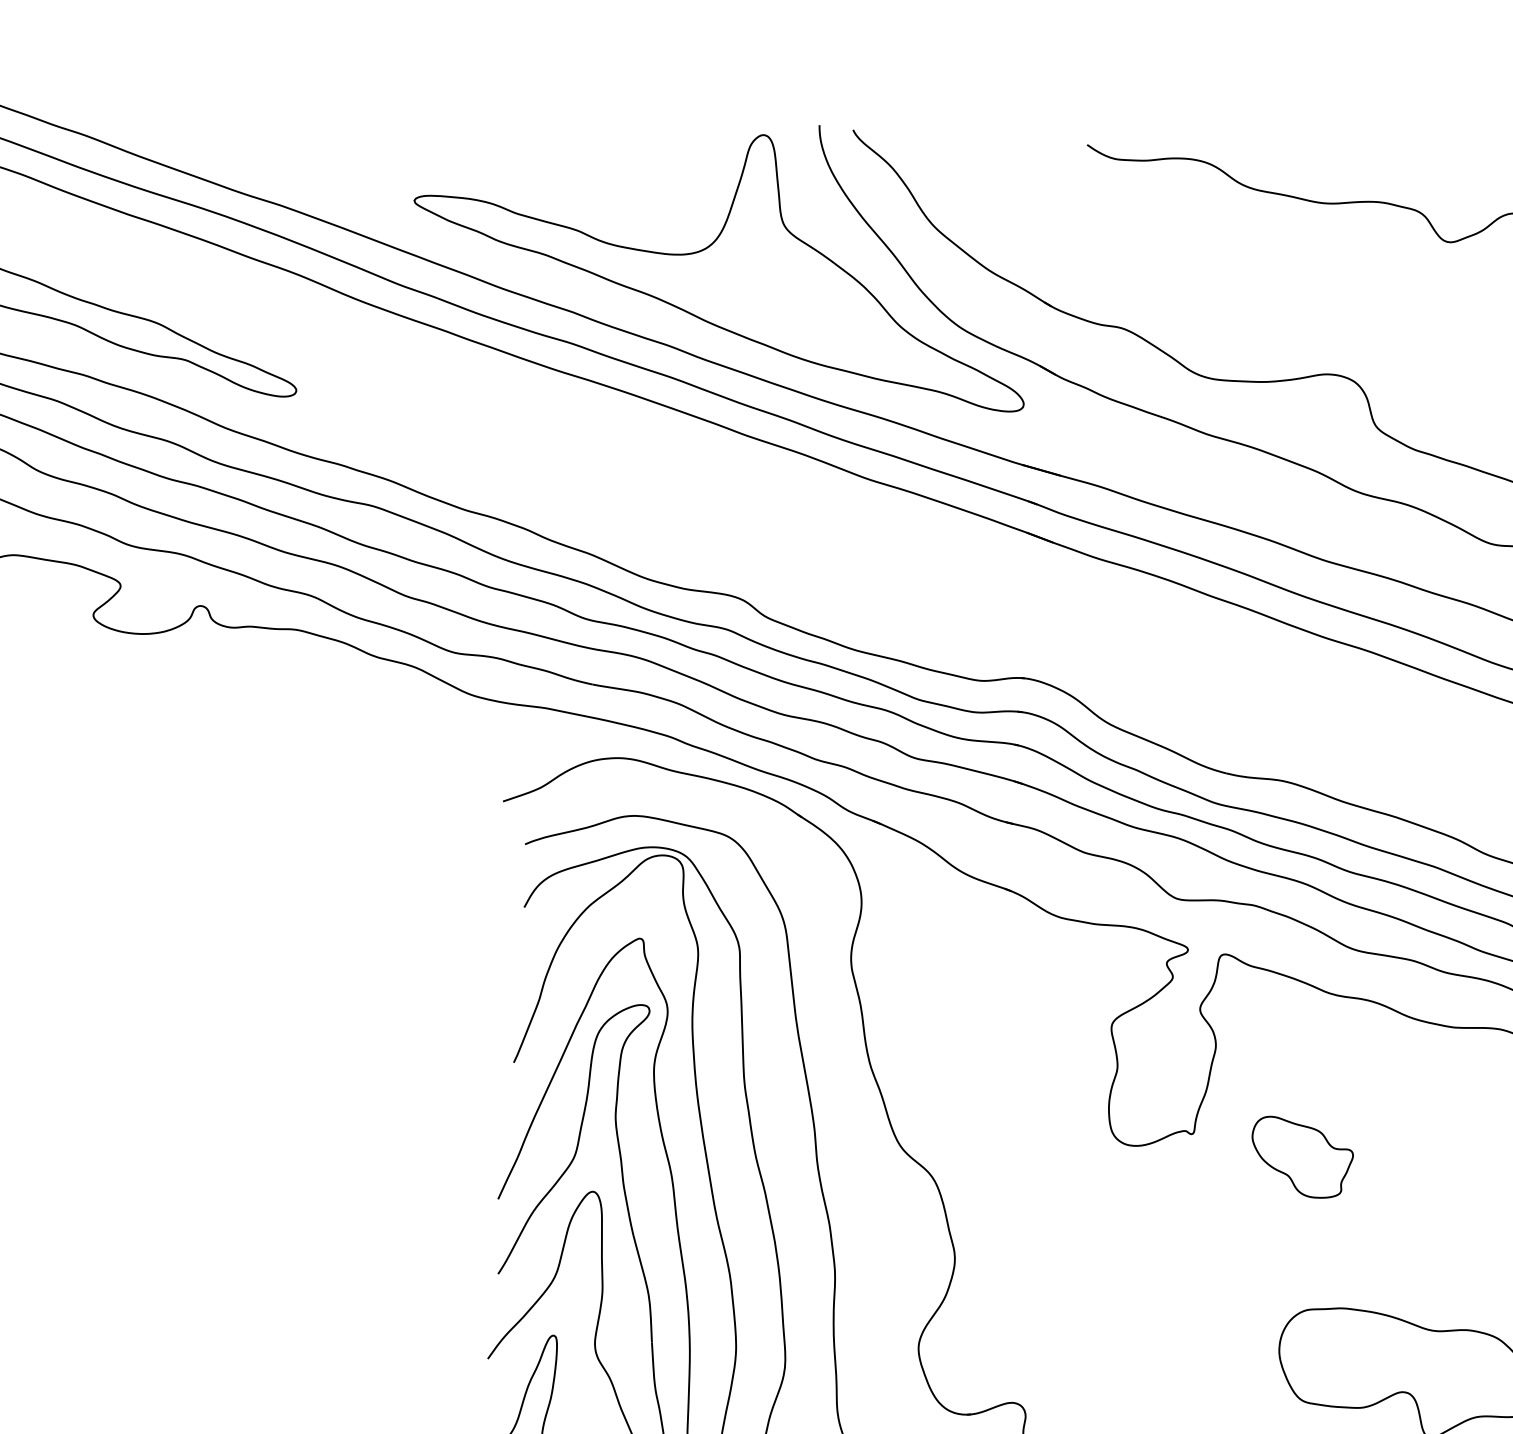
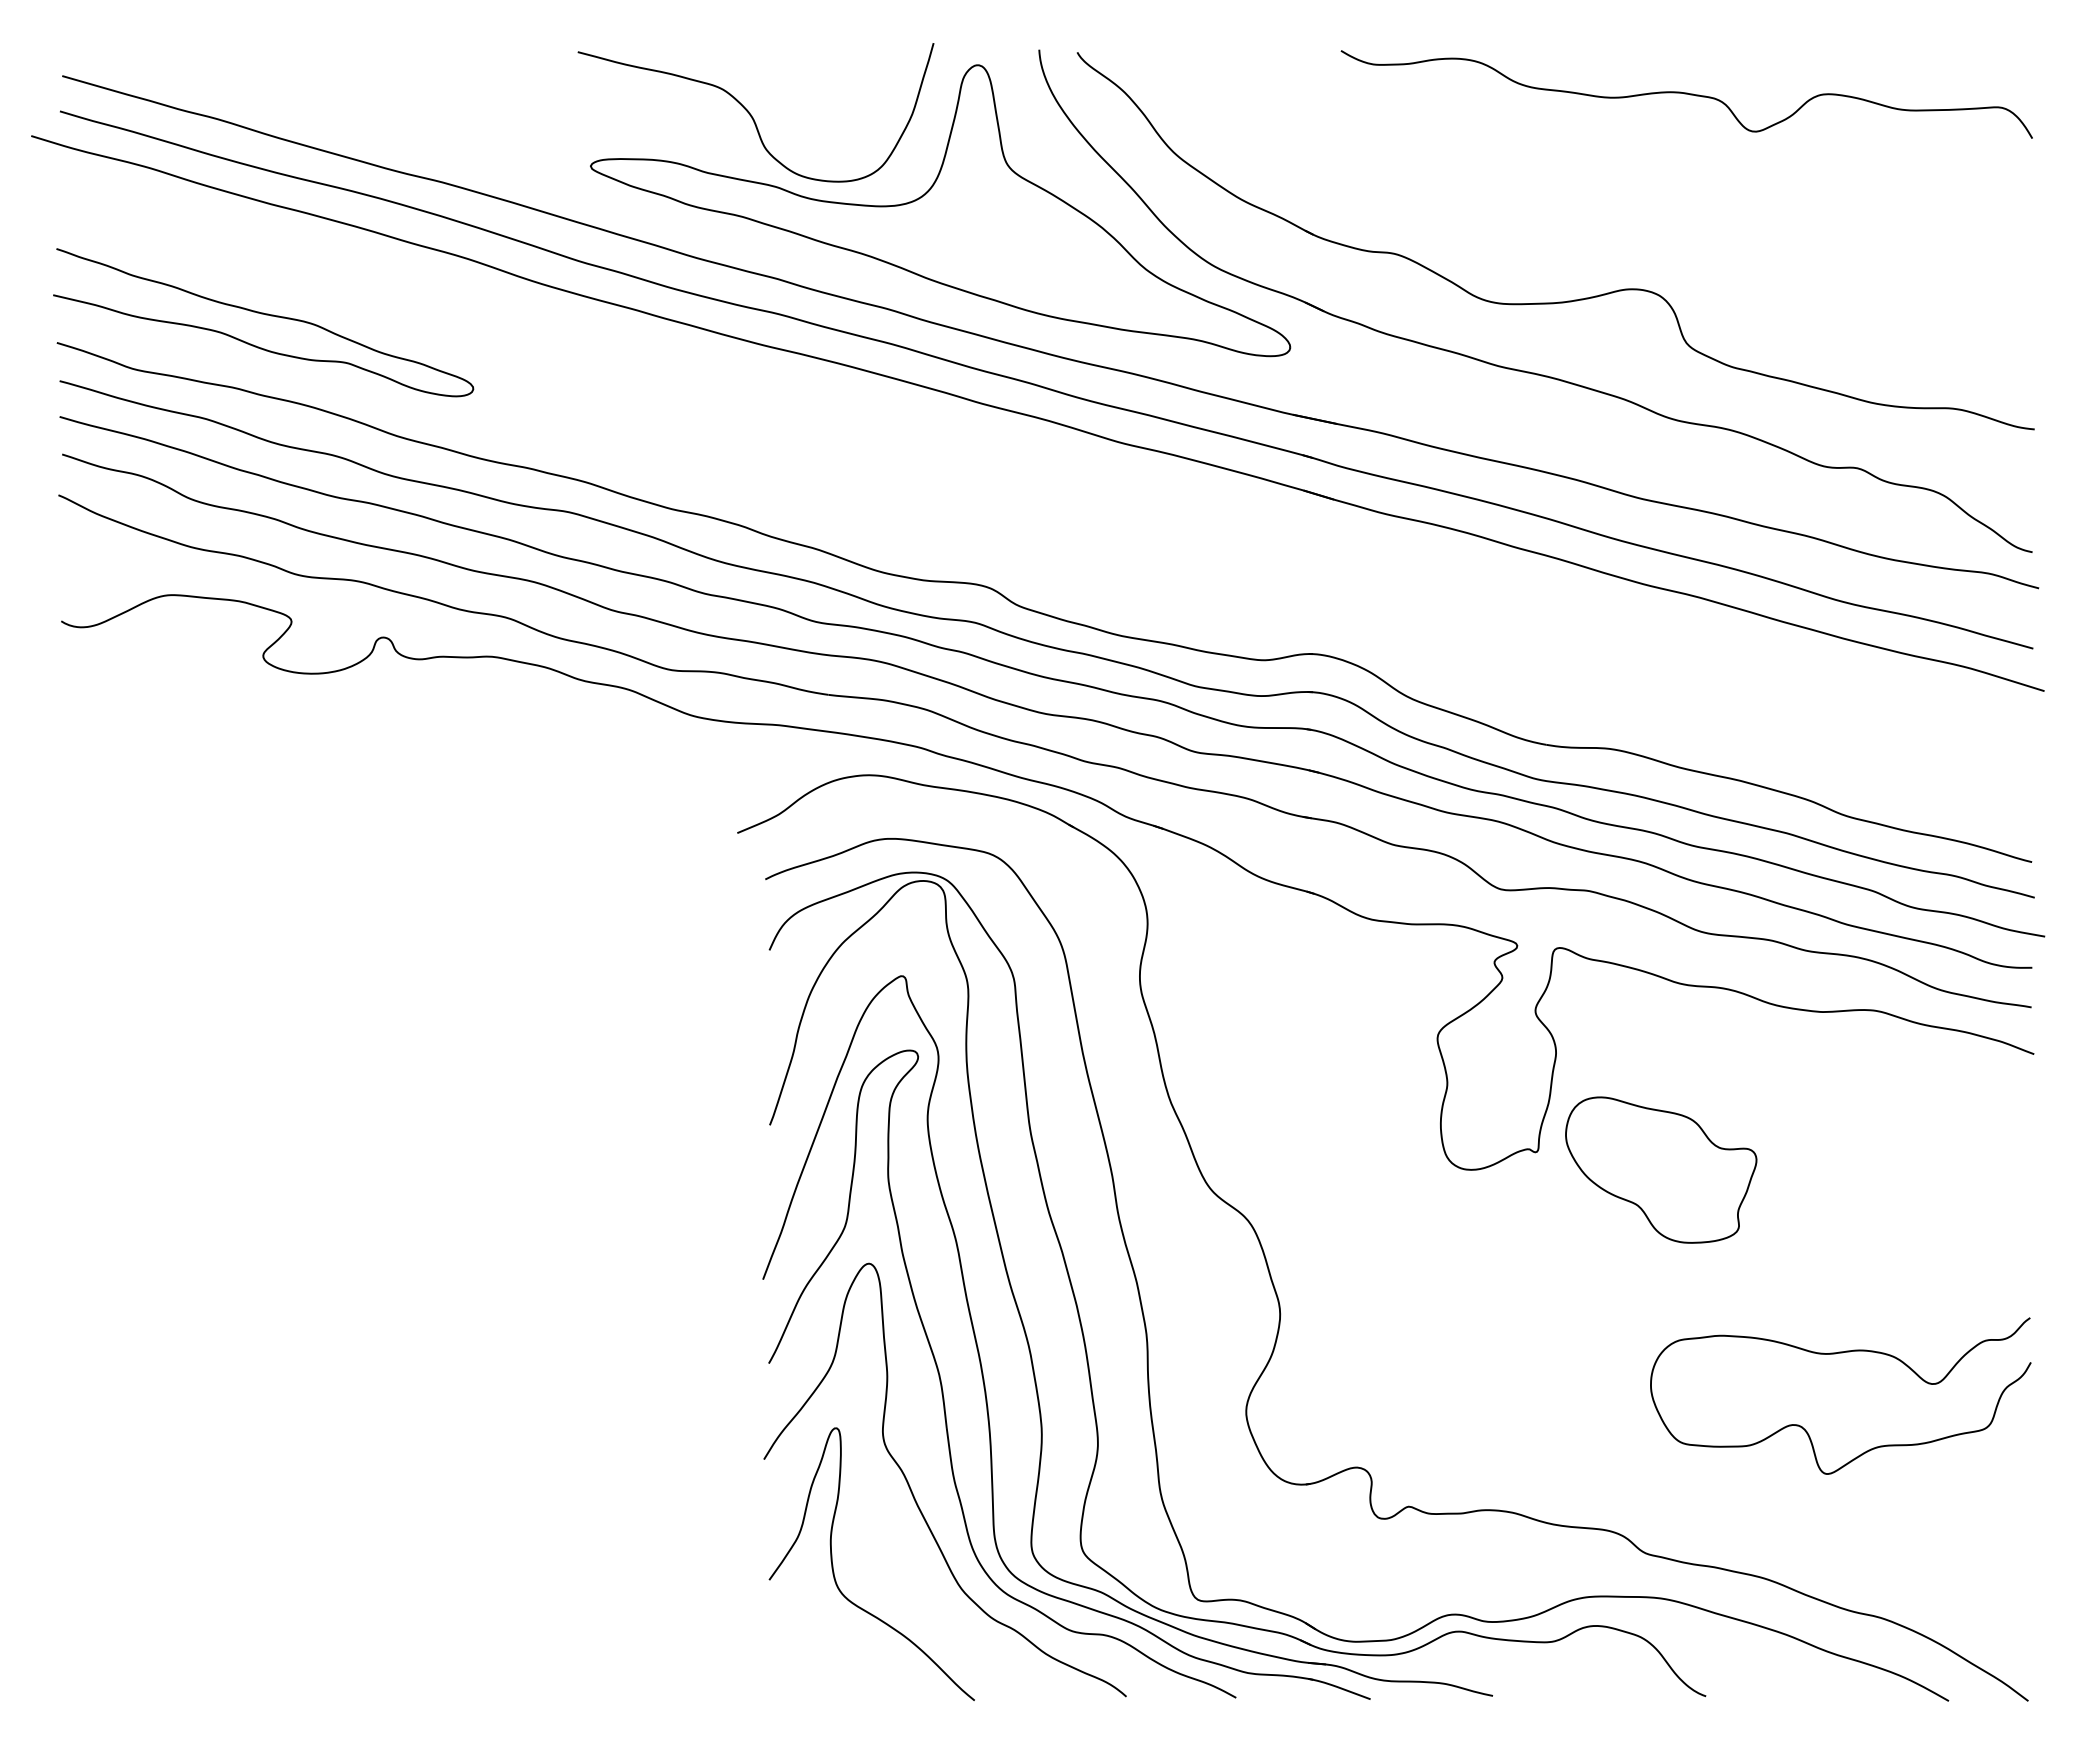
curve: (560, 164) -> (751, 114), added
part: (1302, 1157) -> (1661, 1169), size x1.67

